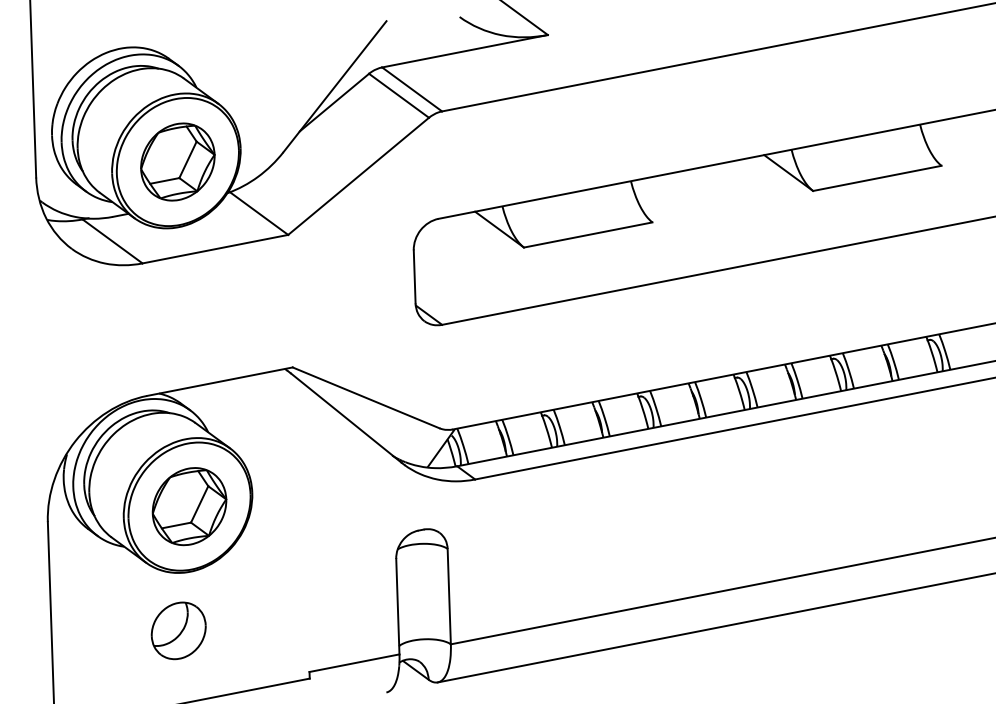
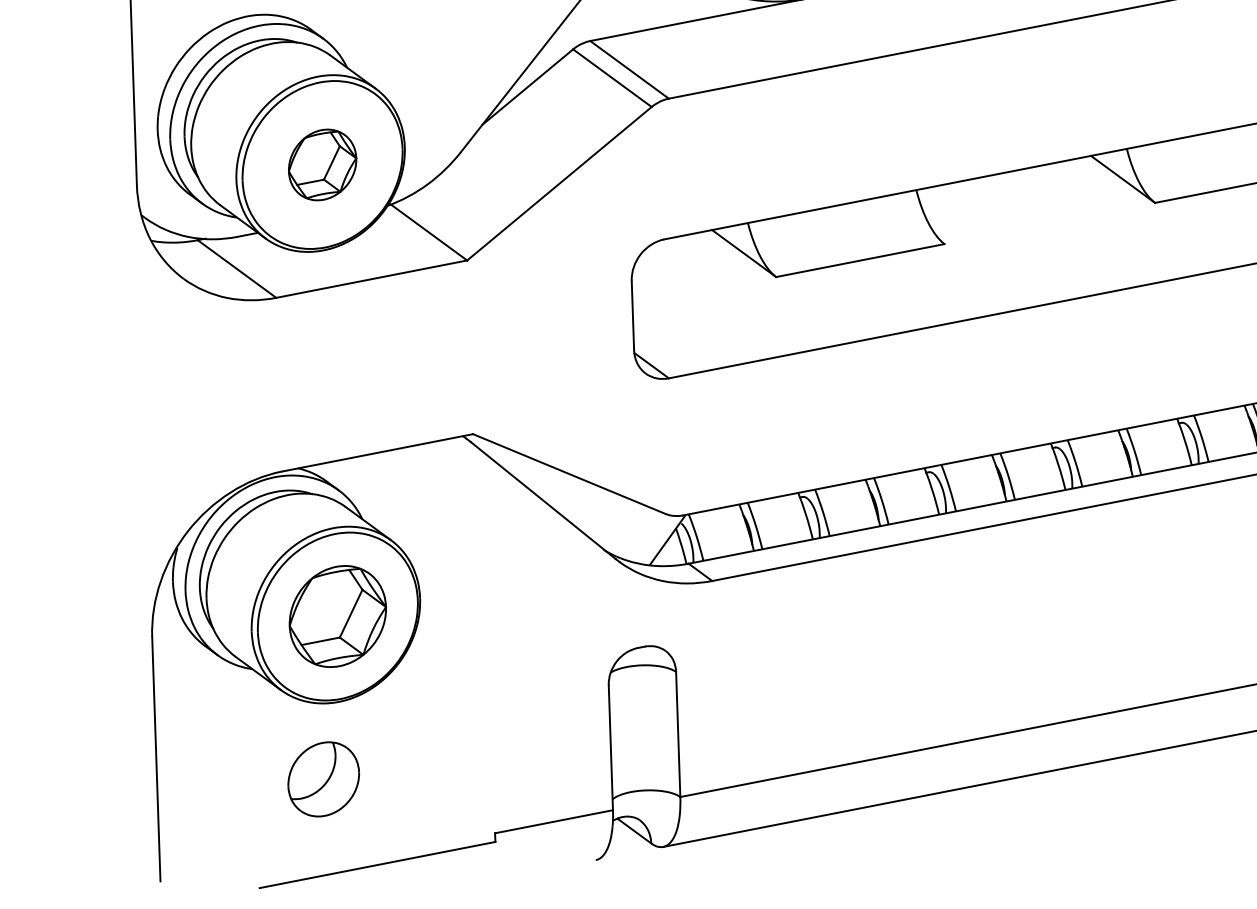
part: (177, 161) -> (322, 164), size x0.7

